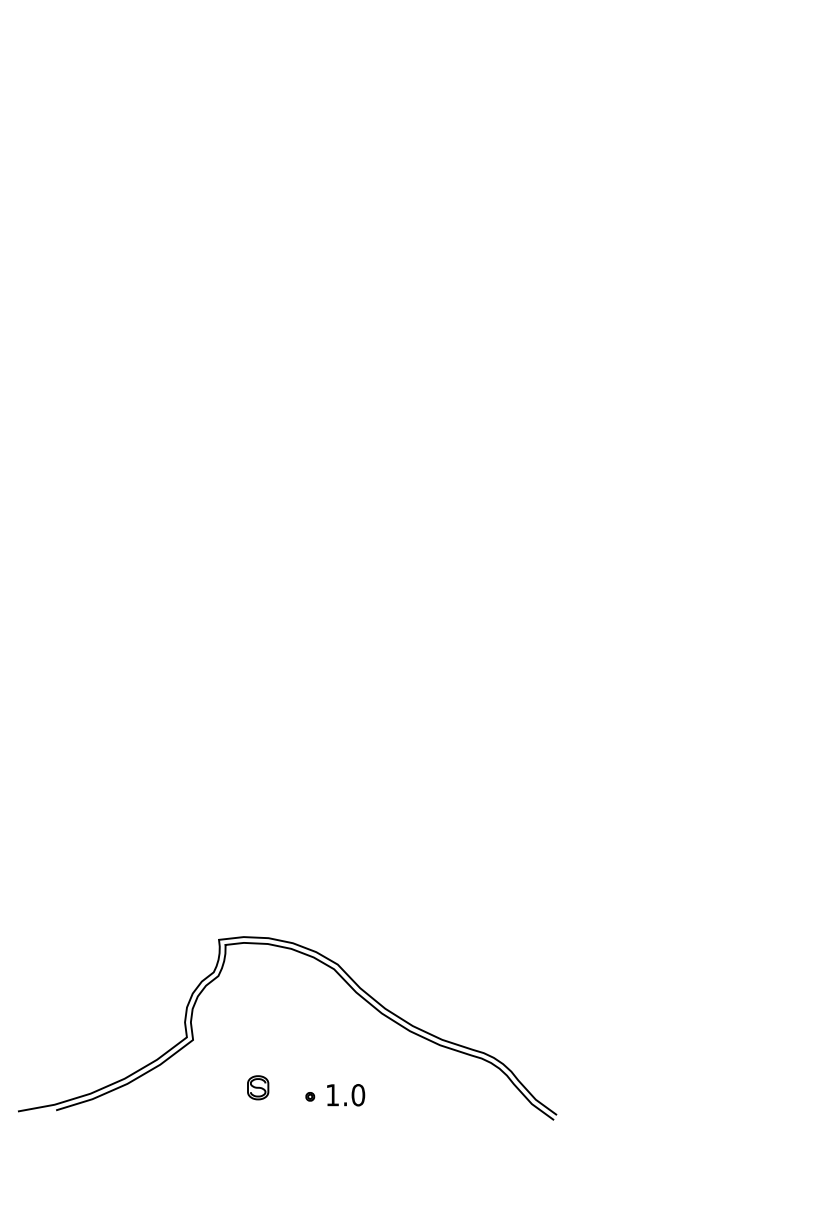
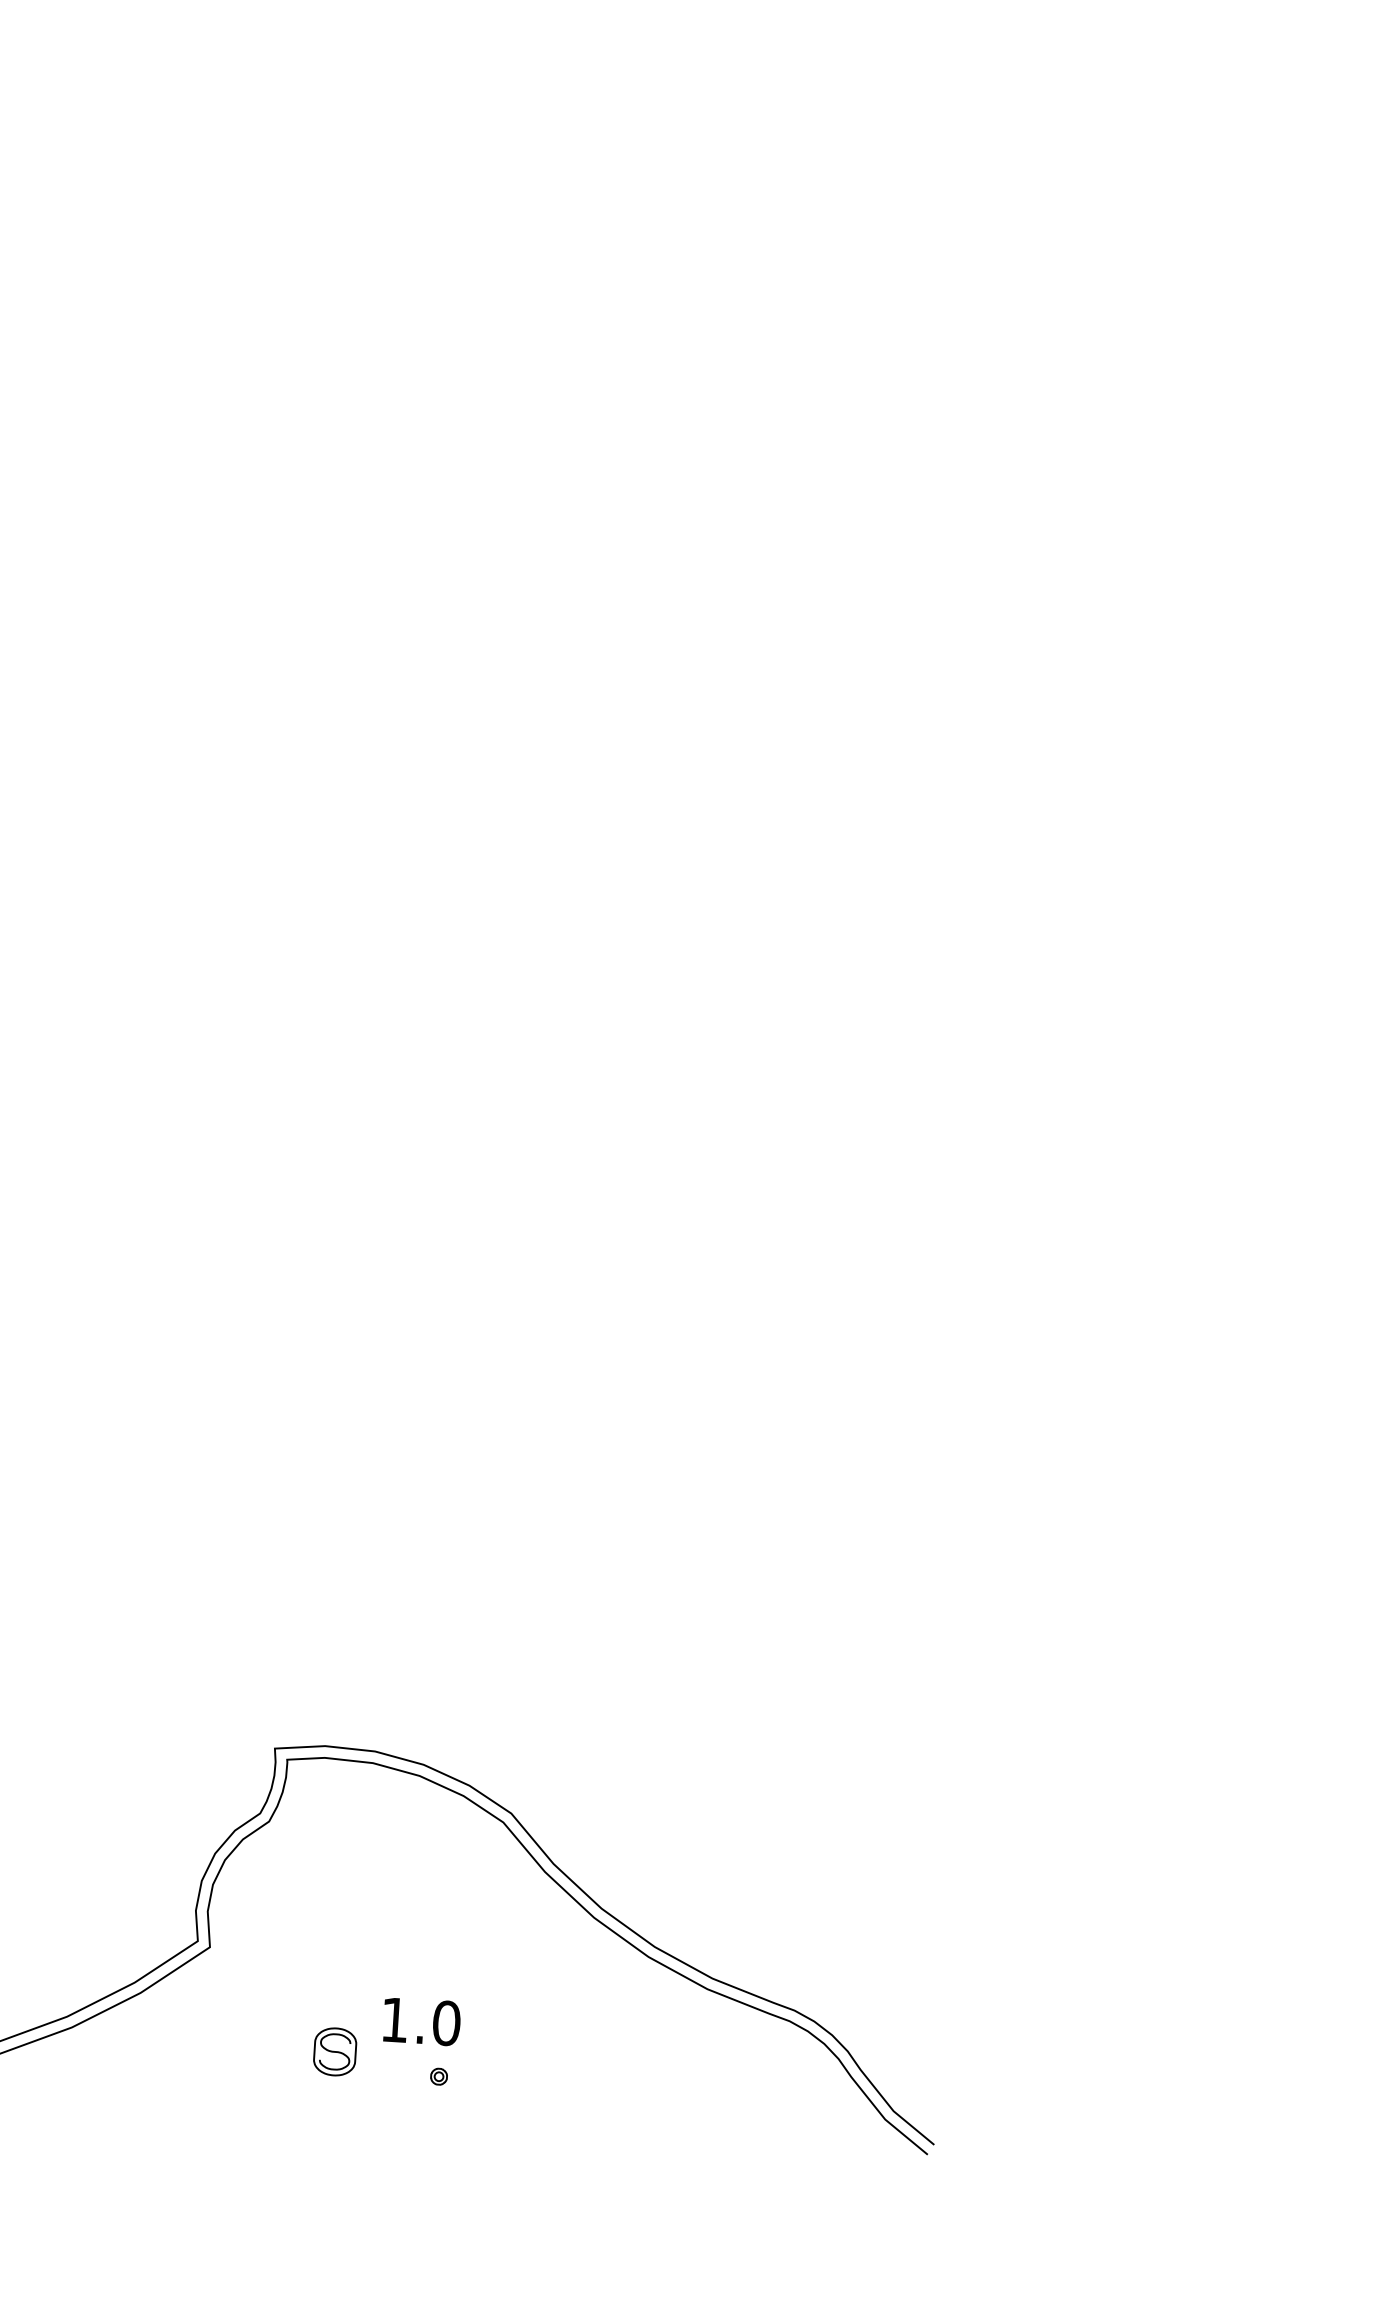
text: (346, 1095) -> (422, 2022), moved

